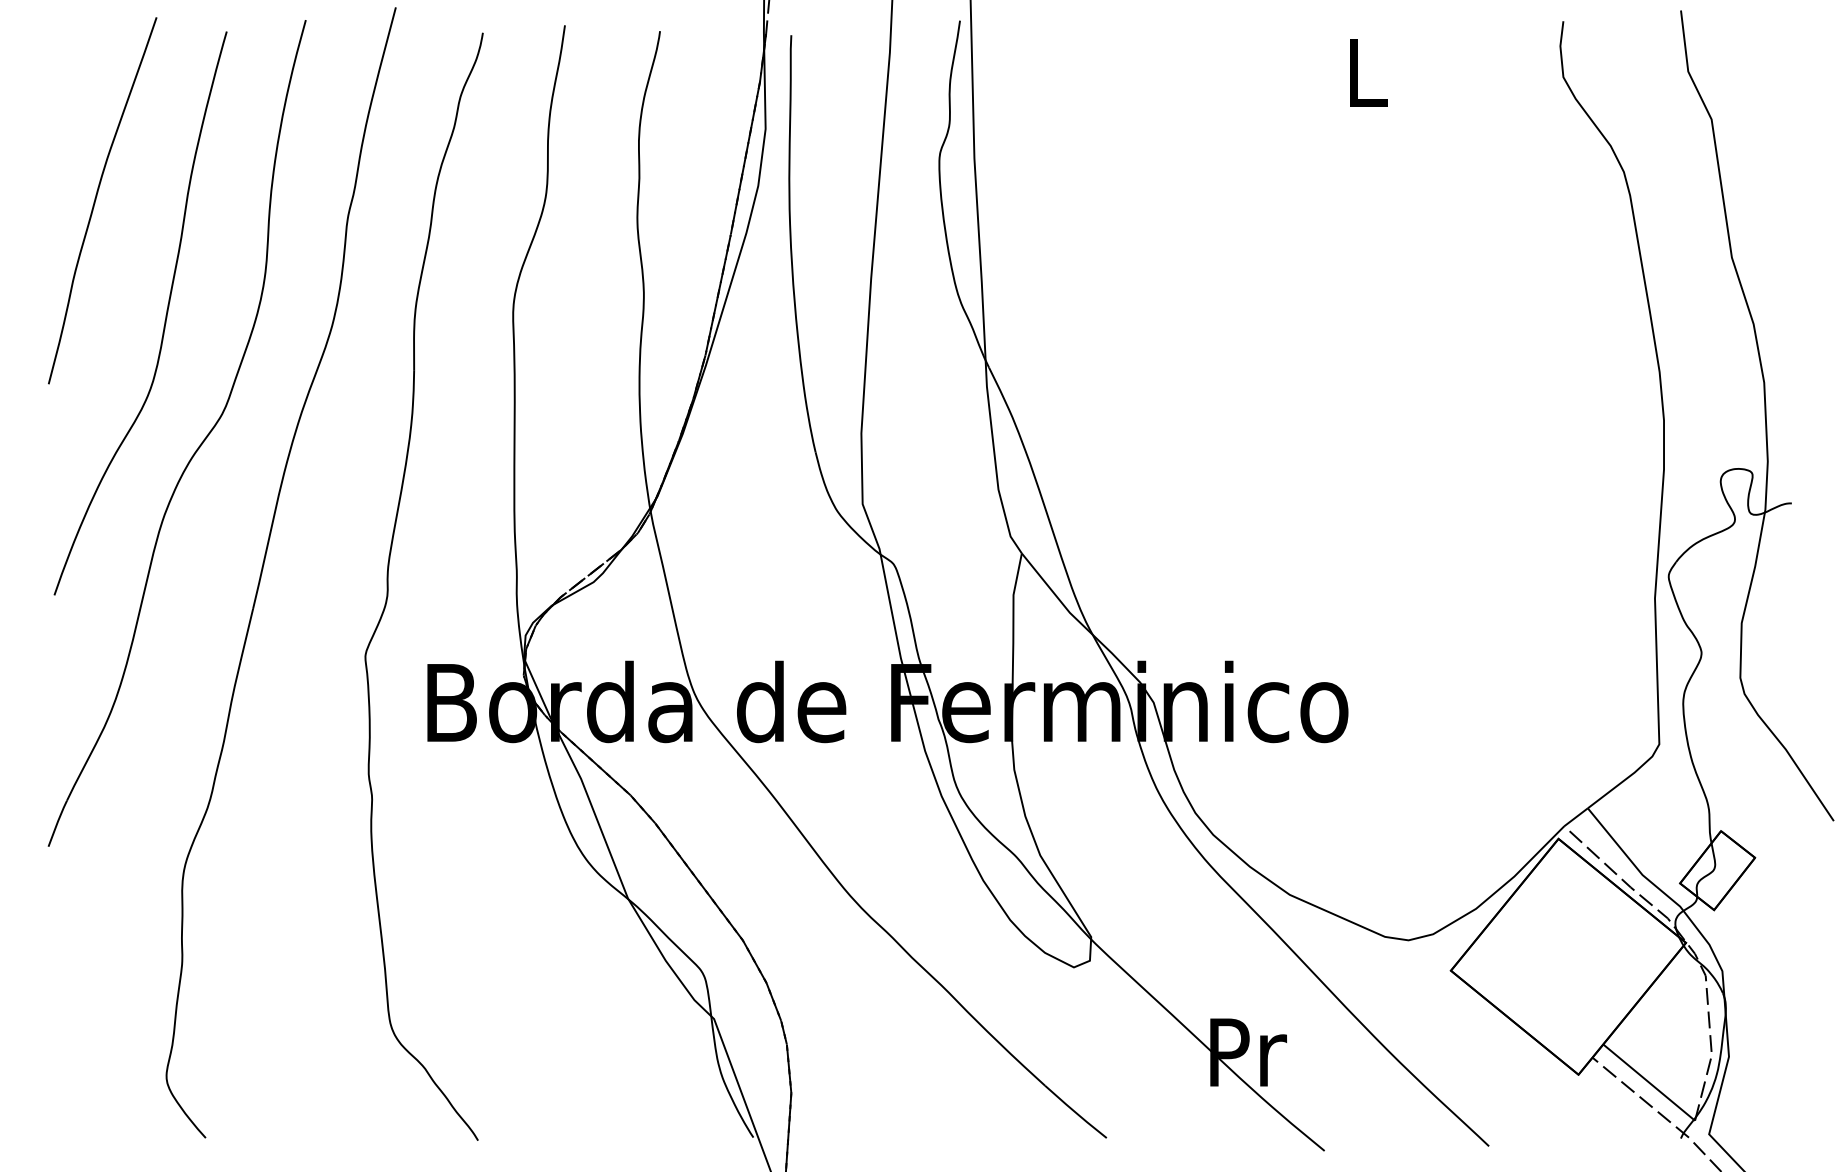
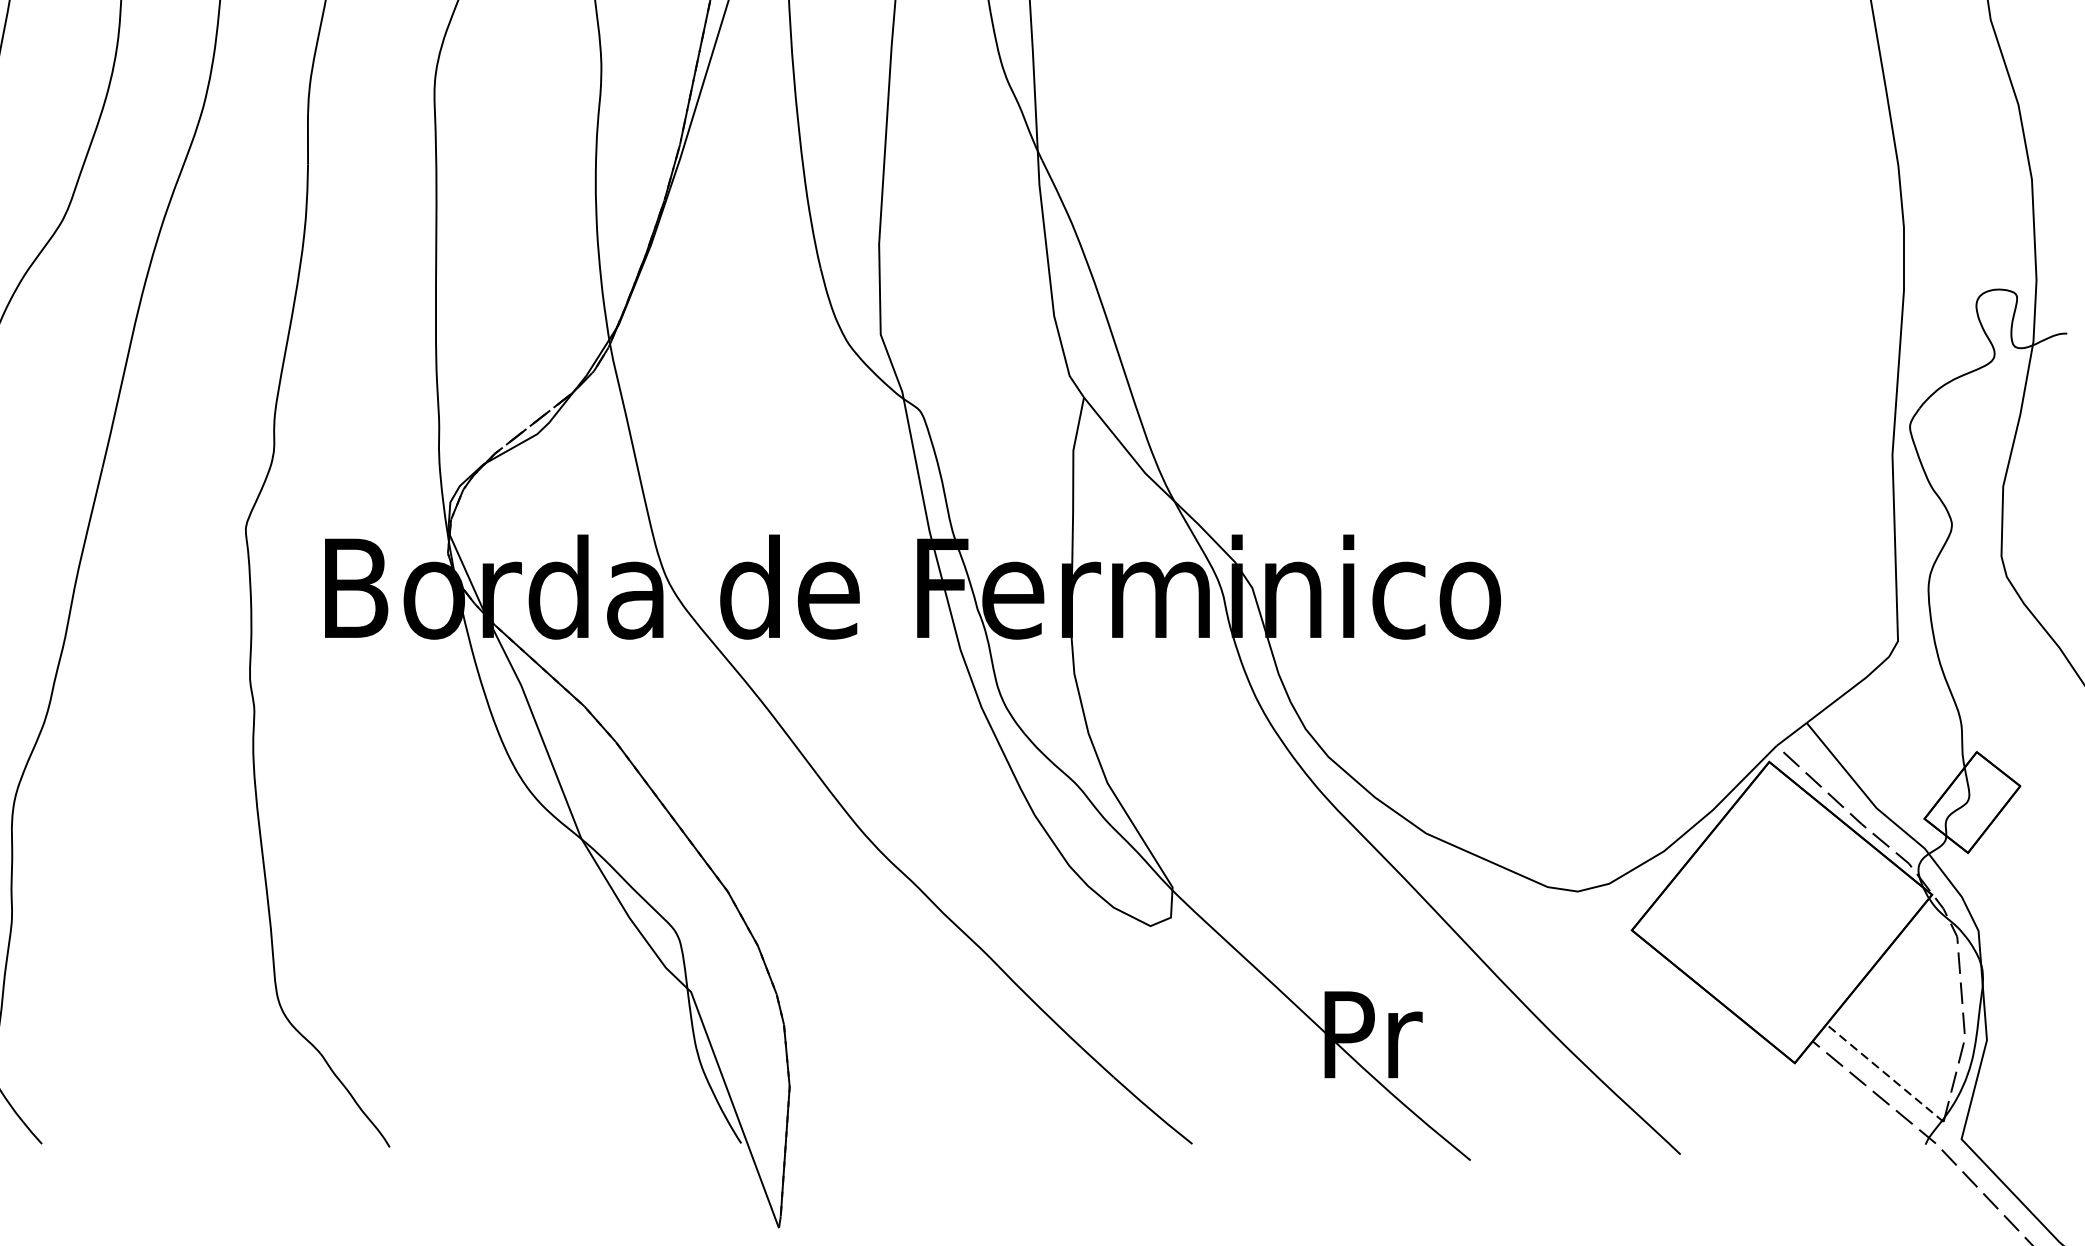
line: (1649, 1082) -> (1885, 1073), solid -> dashed

